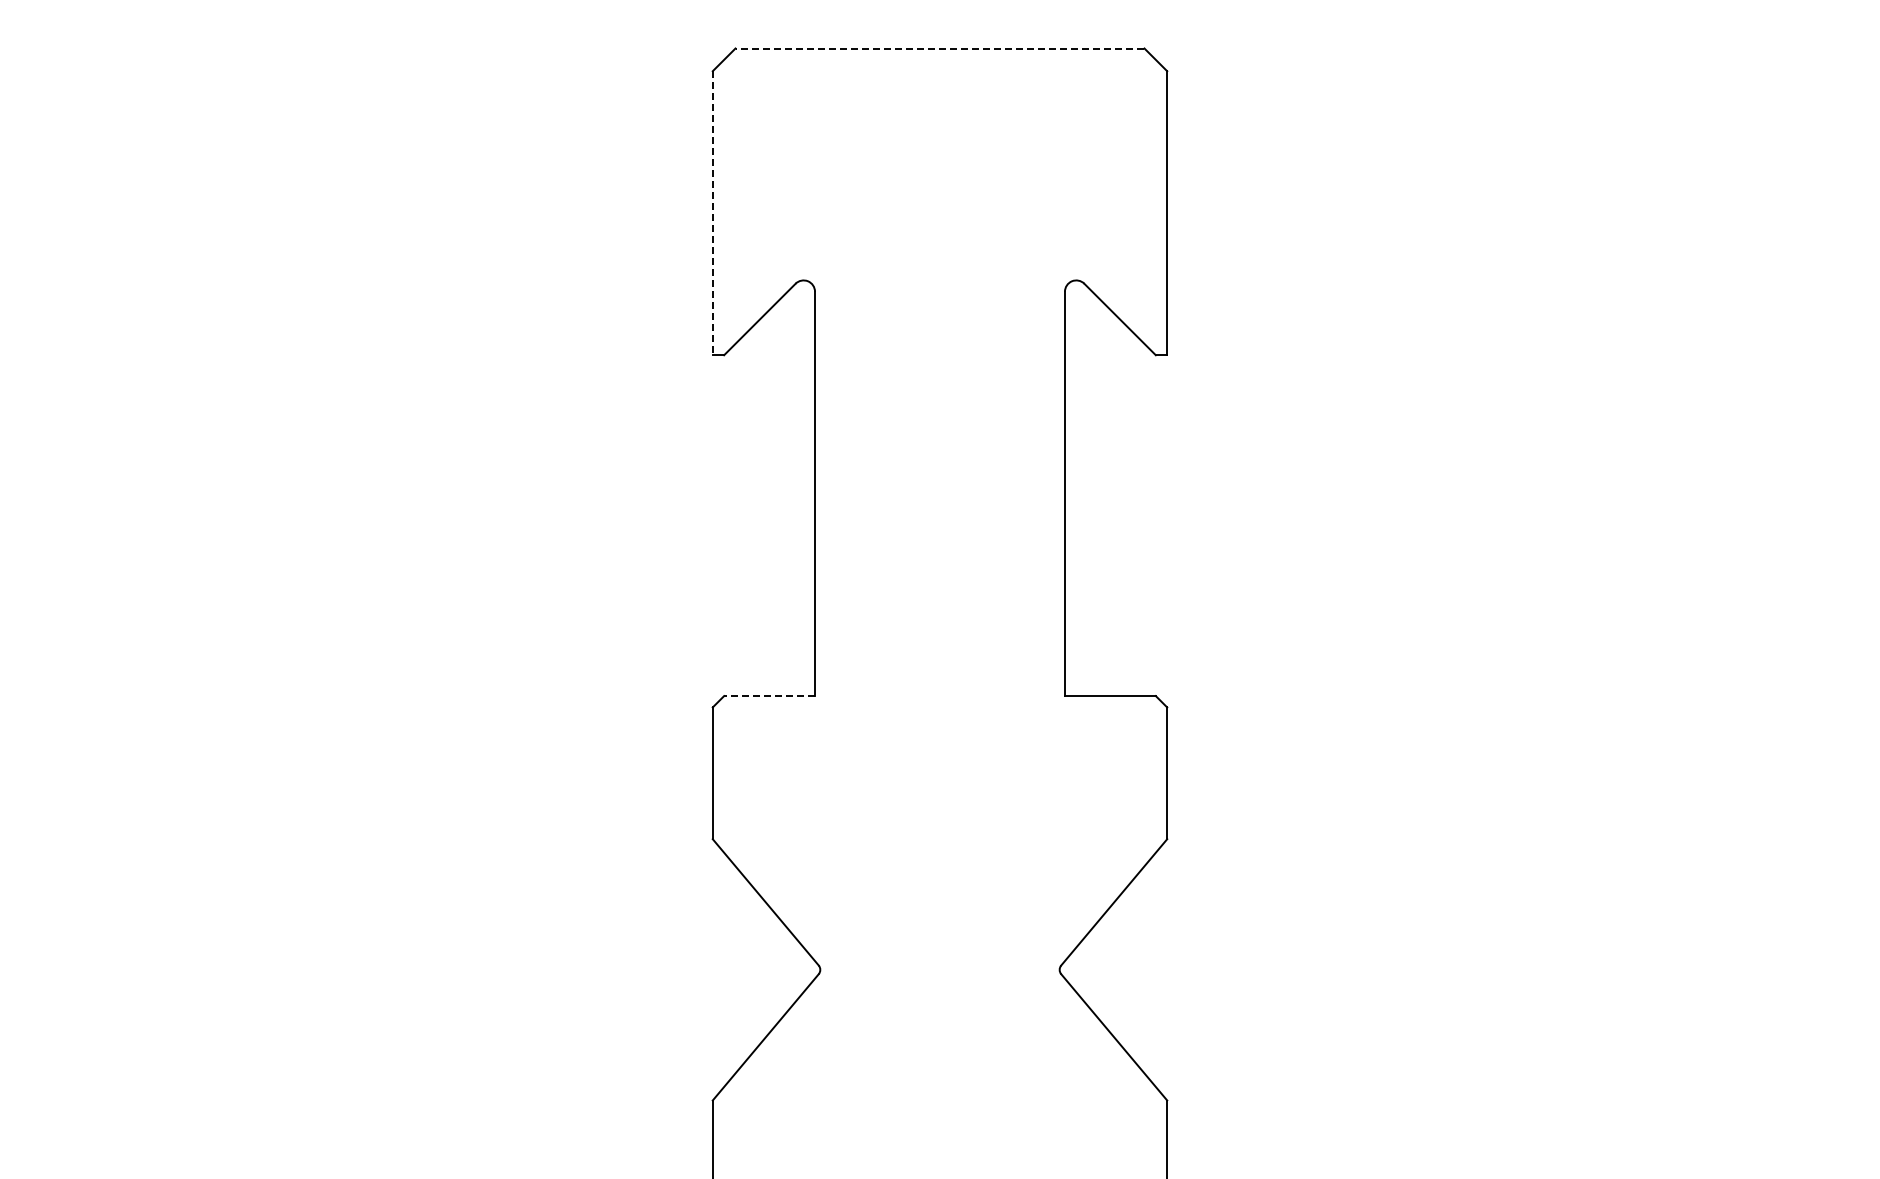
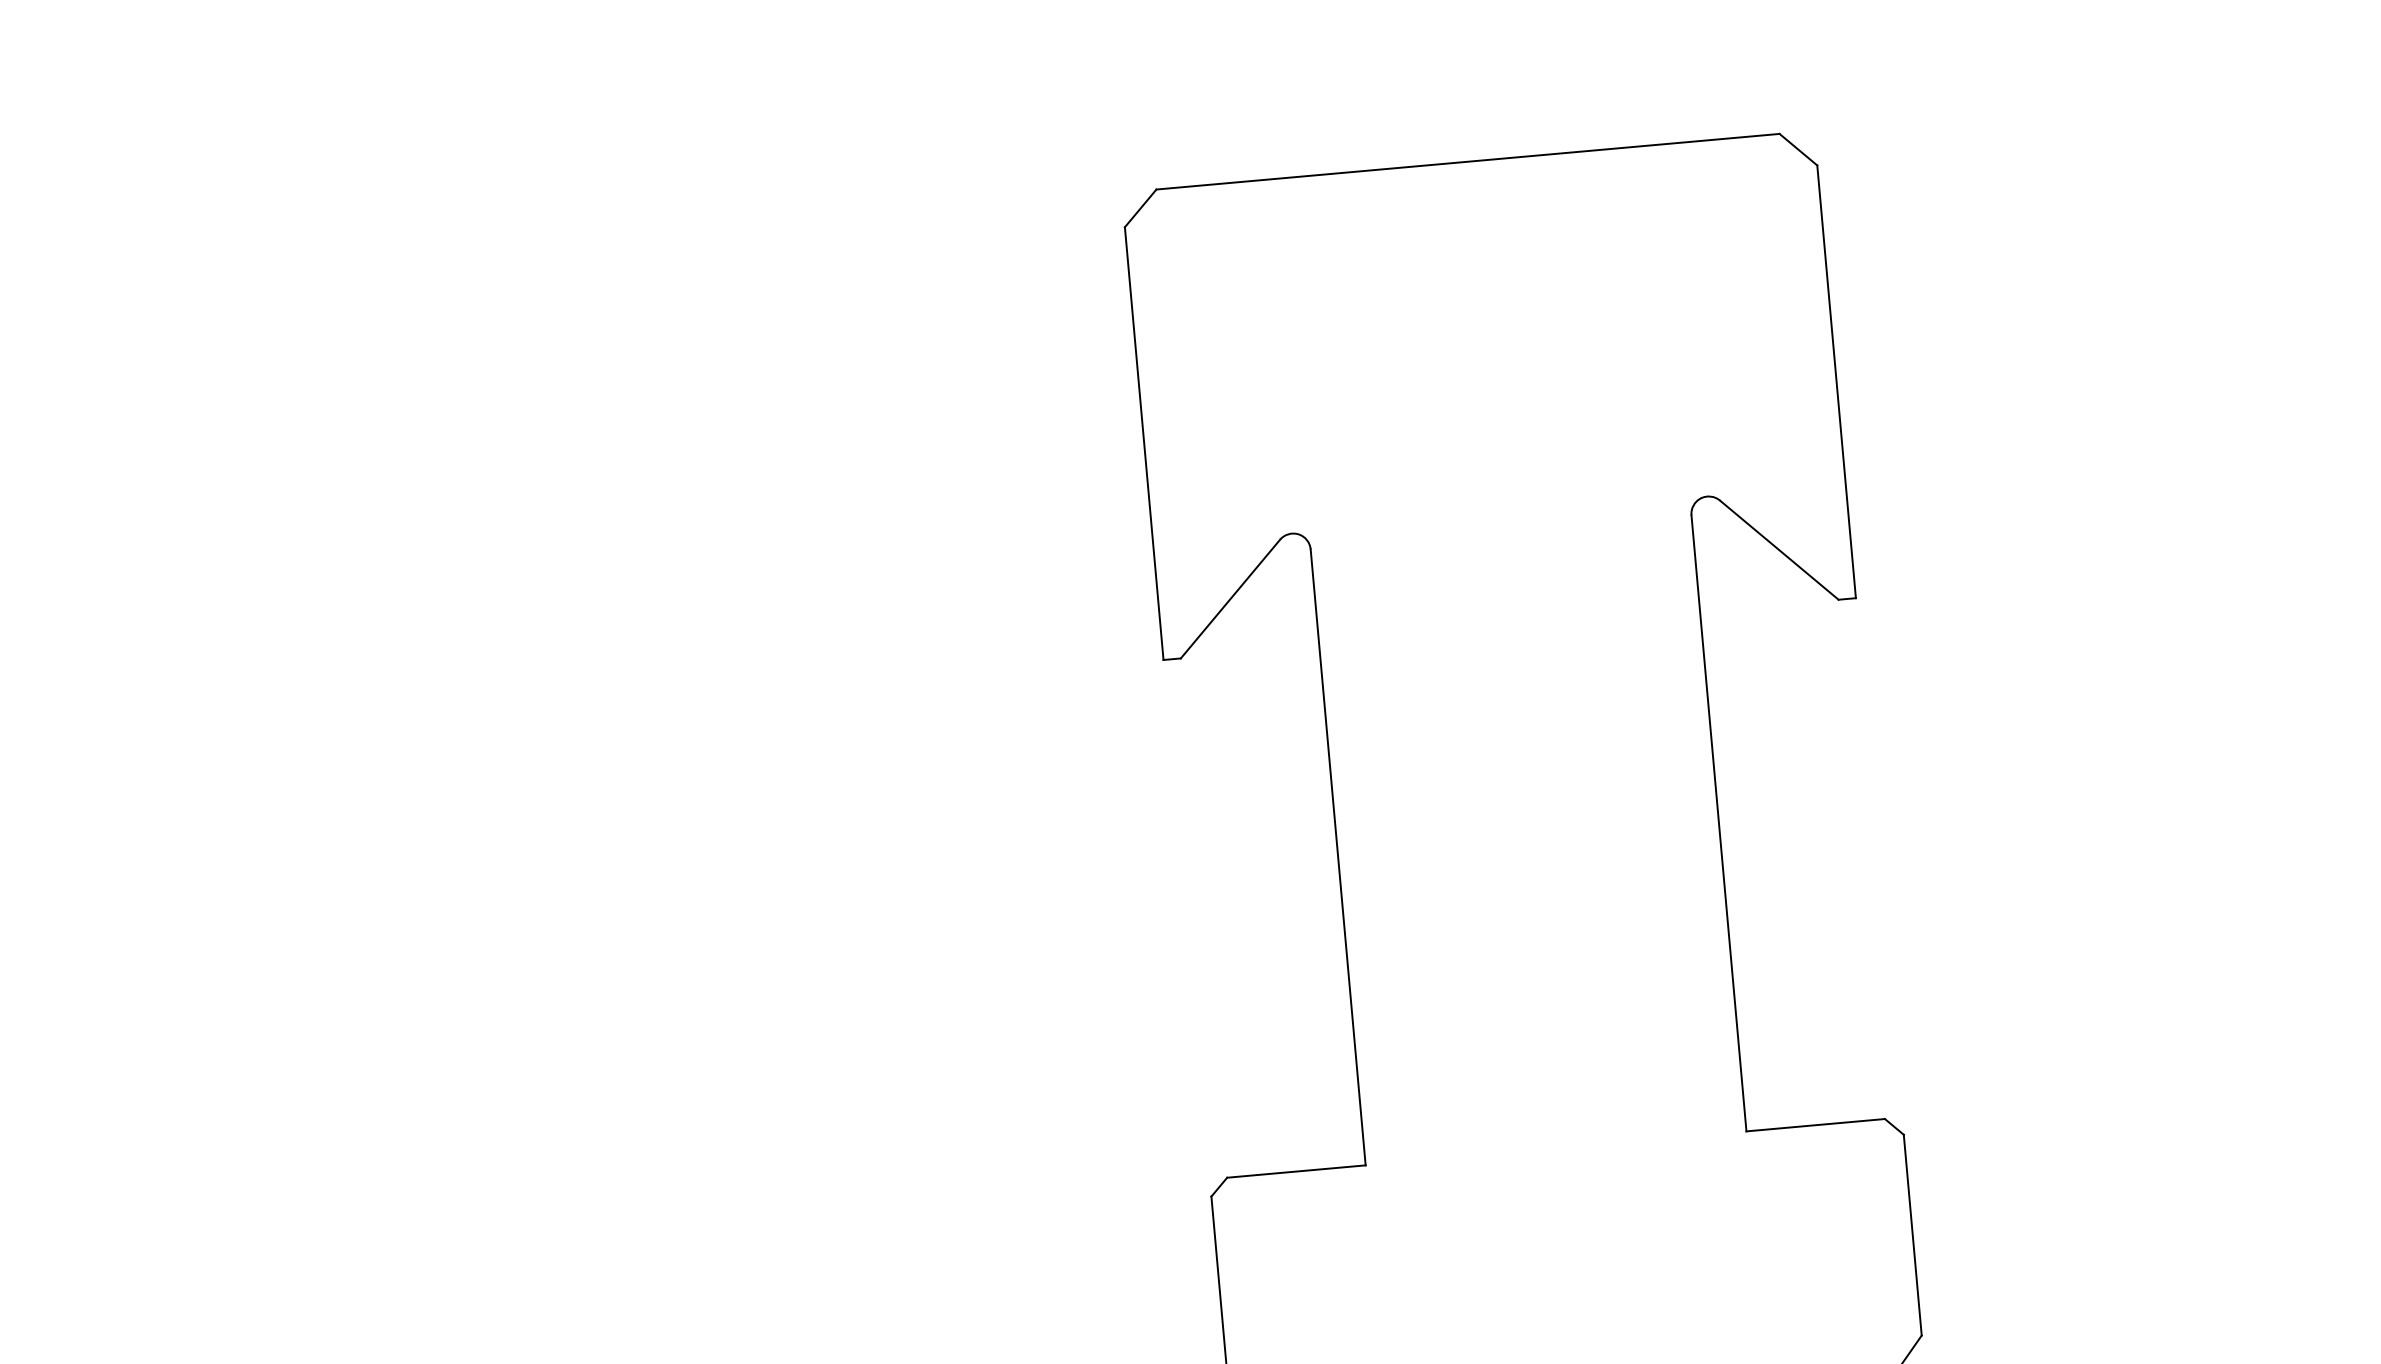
line: (939, 48) -> (1467, 161), dashed -> solid
line: (712, 213) -> (1143, 444), dashed -> solid
line: (769, 696) -> (1296, 1172), dashed -> solid

